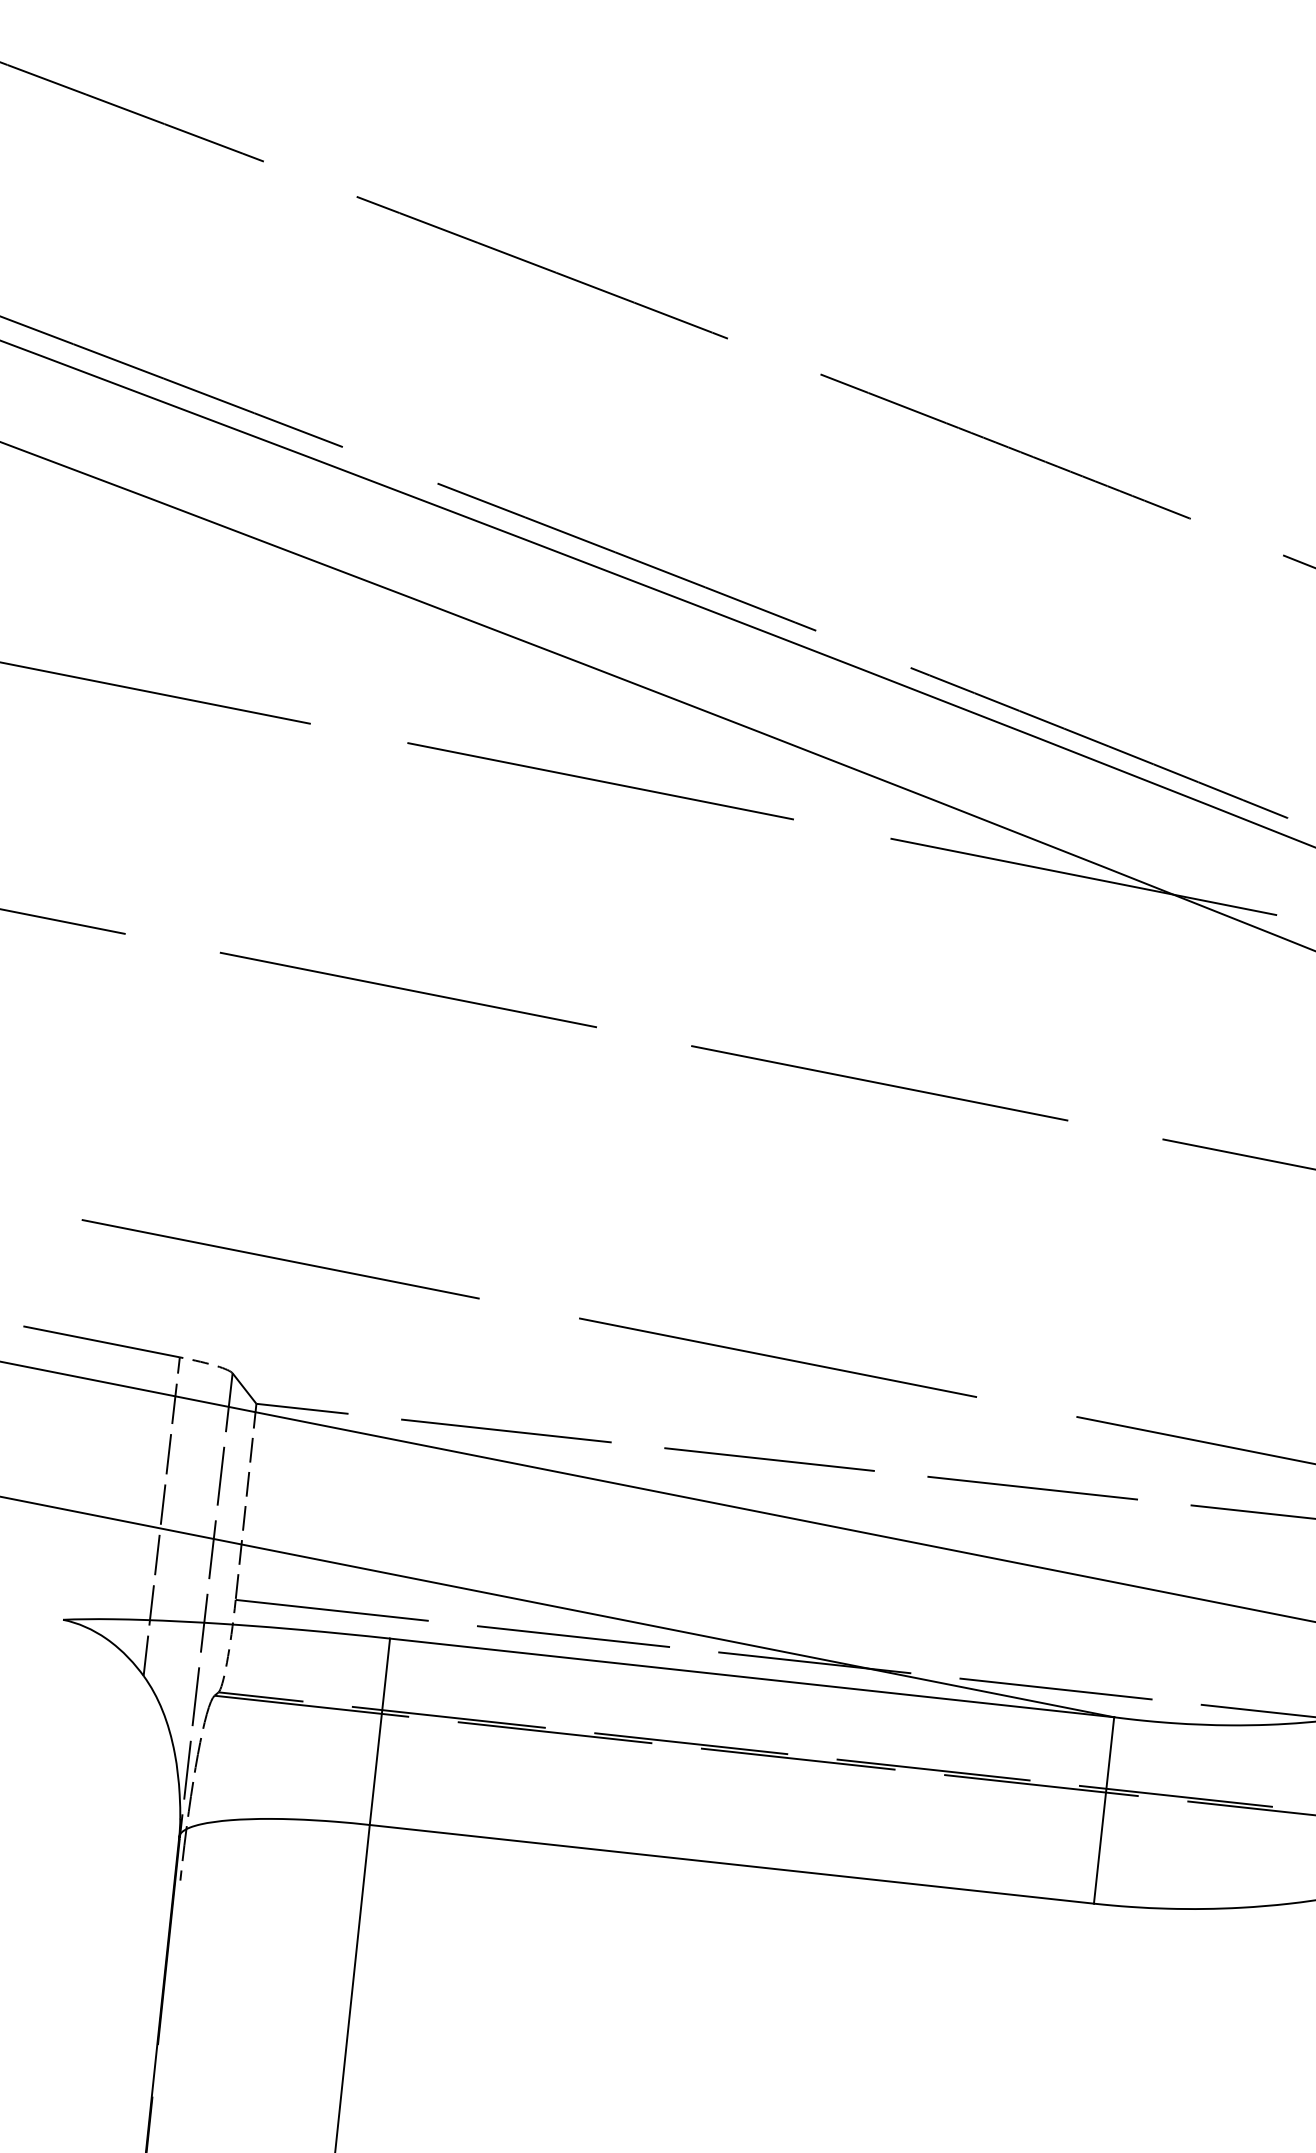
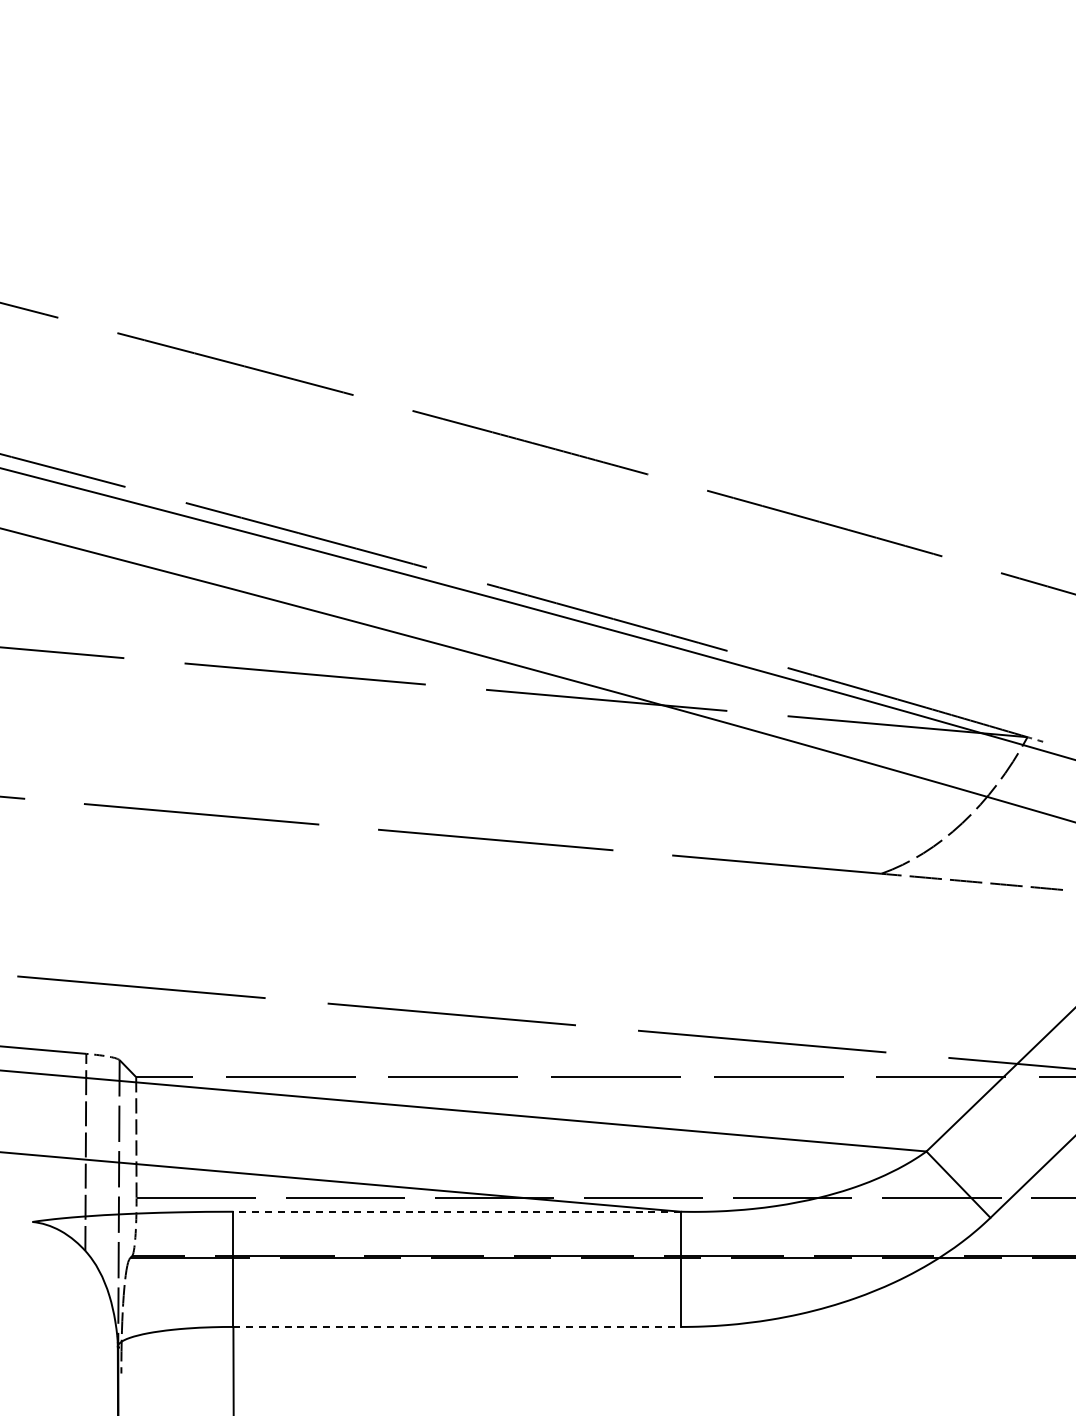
line: (752, 1677) -> (457, 1211), solid -> dashed
line: (732, 1863) -> (457, 1326), solid -> dashed

